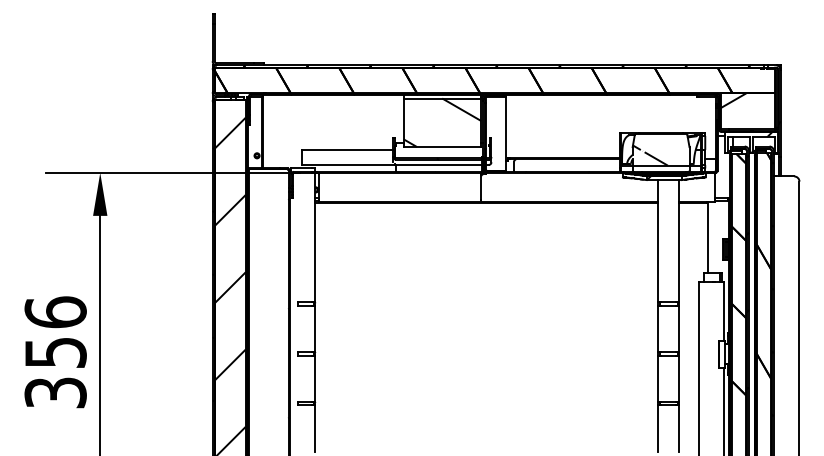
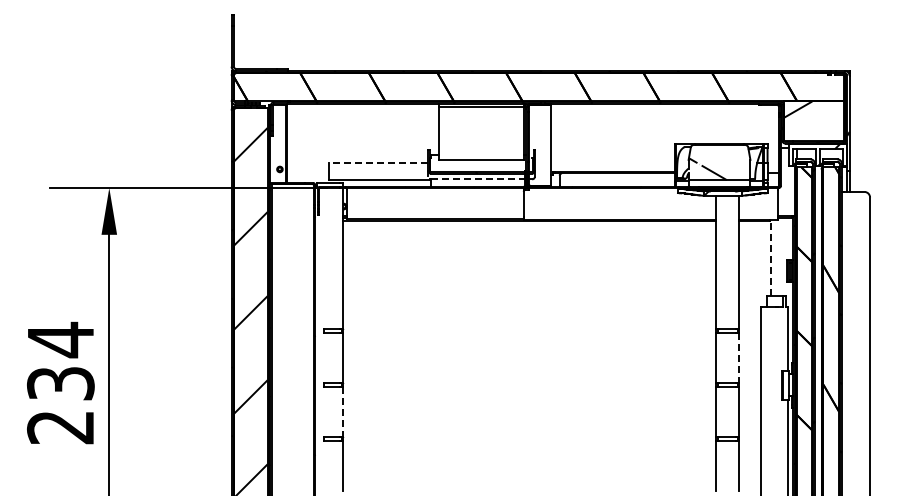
hatch: (442, 122) -> (481, 133), removed
line: (347, 149) -> (378, 162), solid -> dashed
line: (438, 165) -> (477, 179), solid -> dashed
line: (707, 236) -> (770, 257), solid -> dashed
line: (678, 329) -> (738, 358), solid -> dashed
text: (55, 351) -> (60, 382), 356 -> 234
line: (315, 379) -> (343, 412), solid -> dashed

